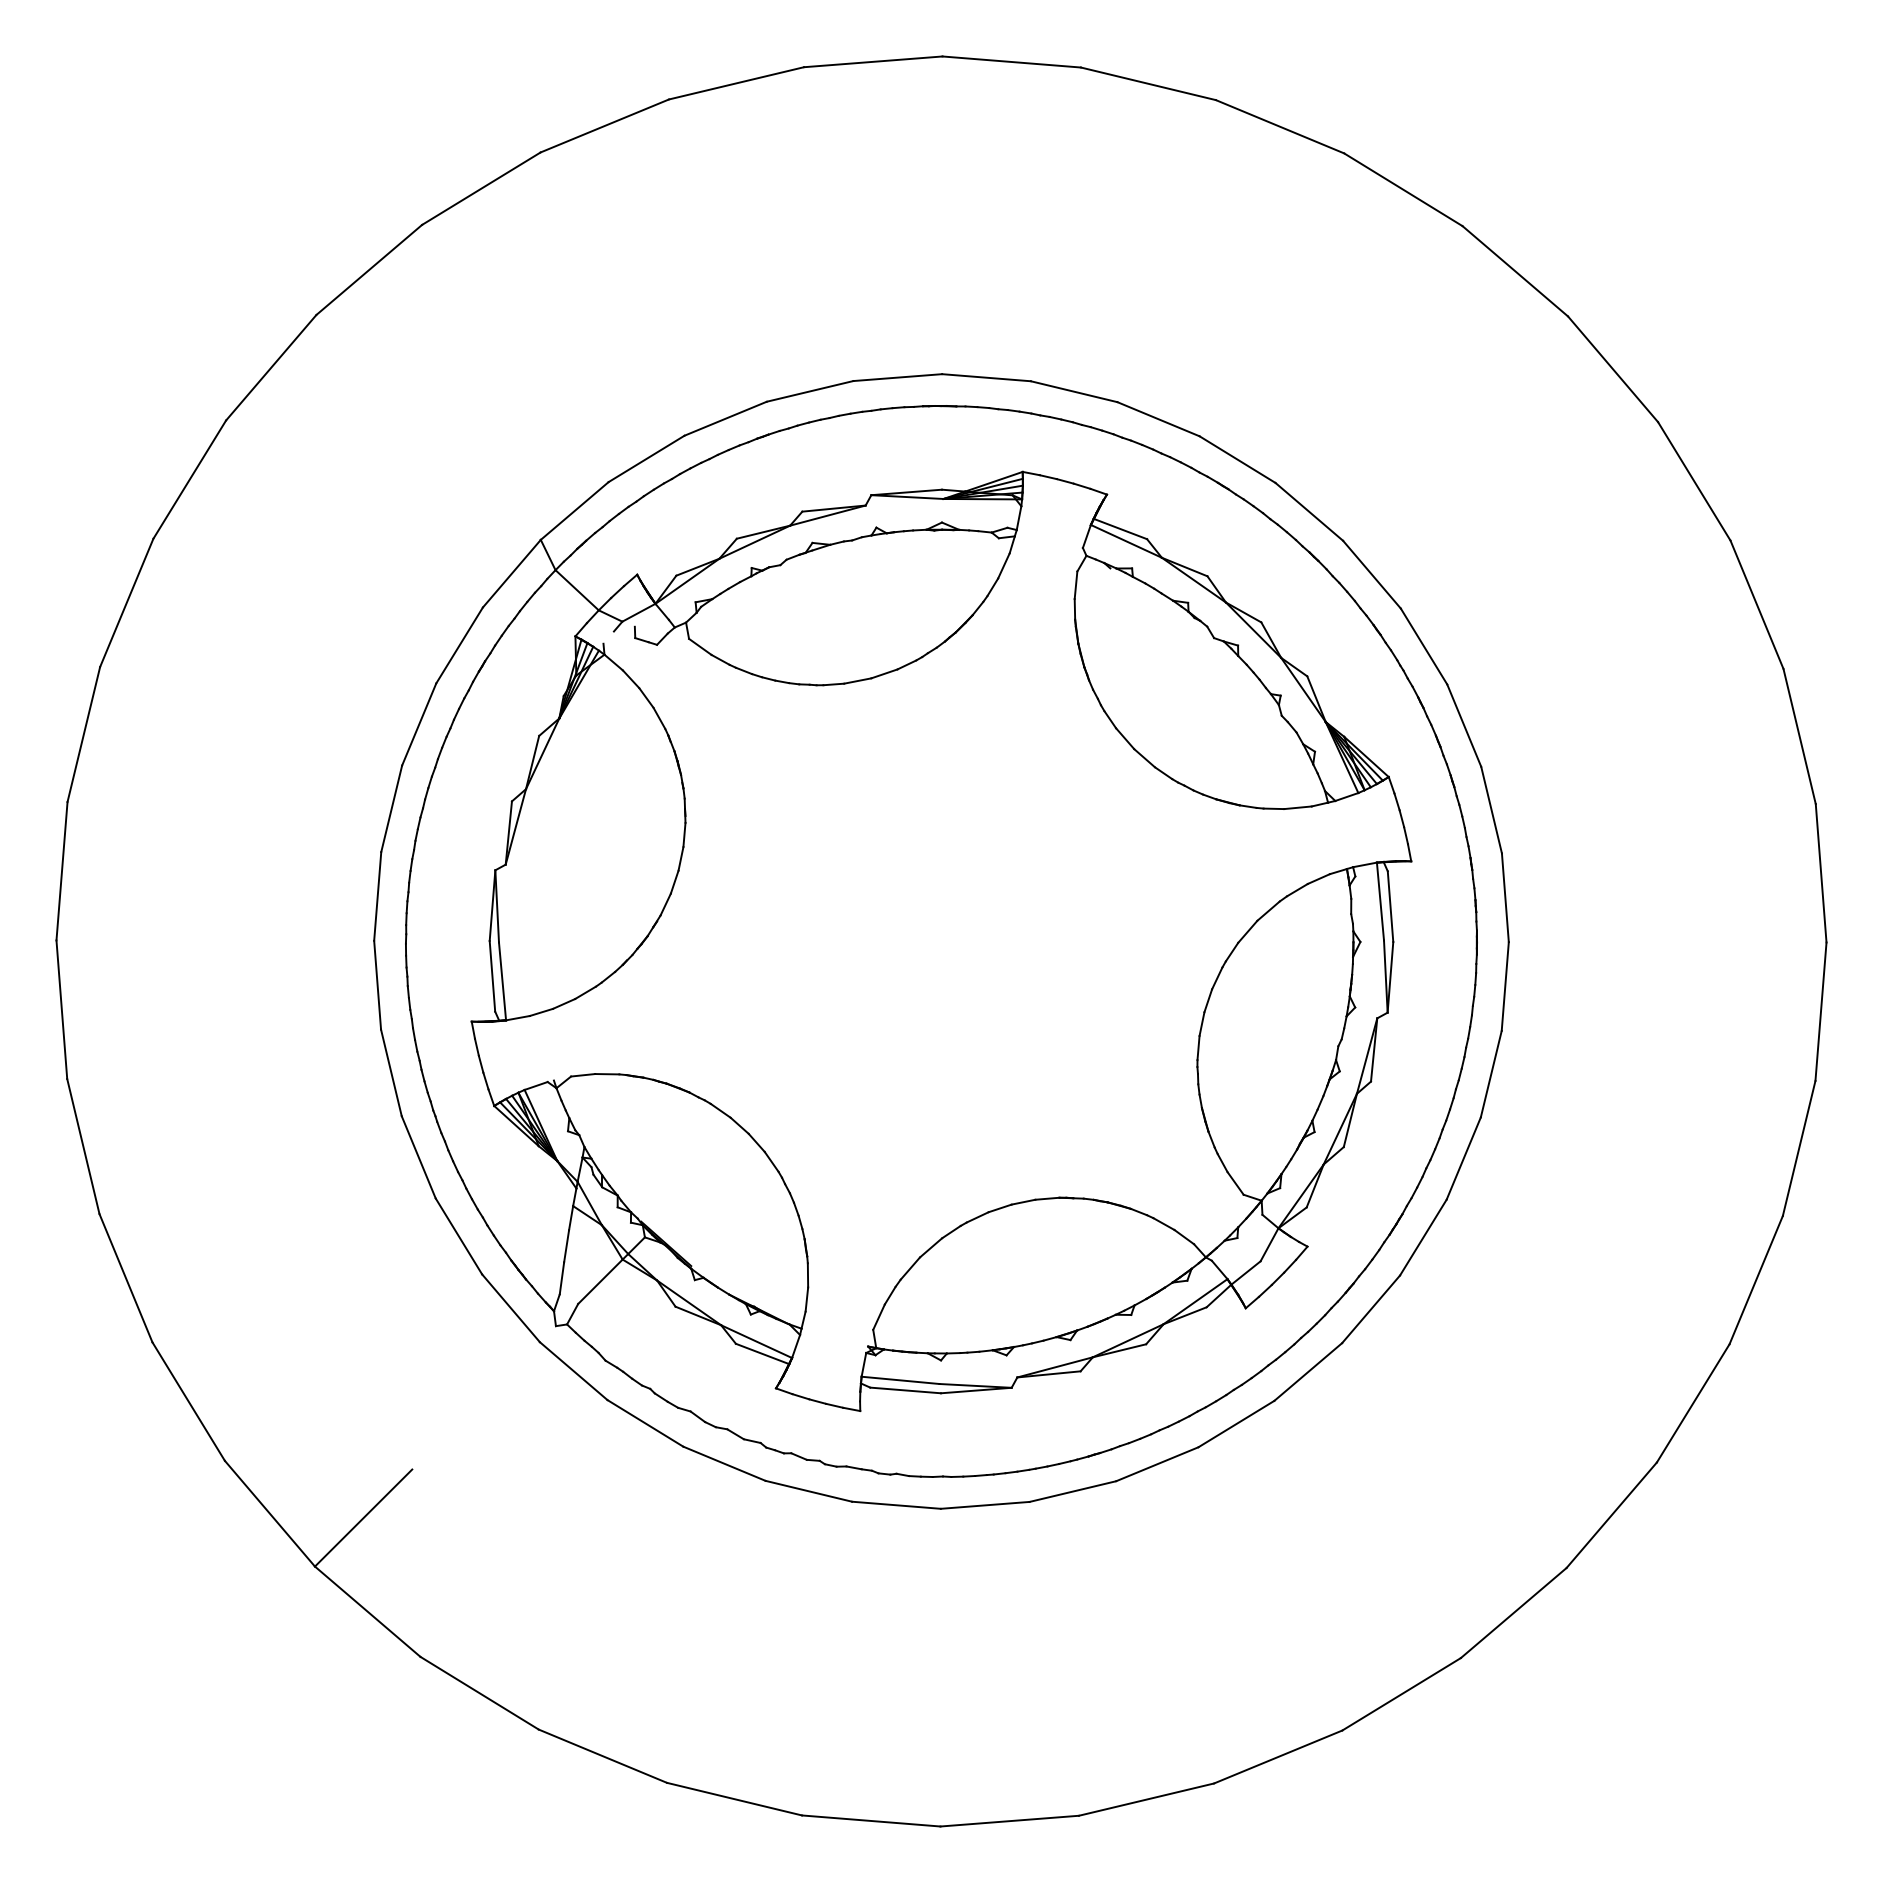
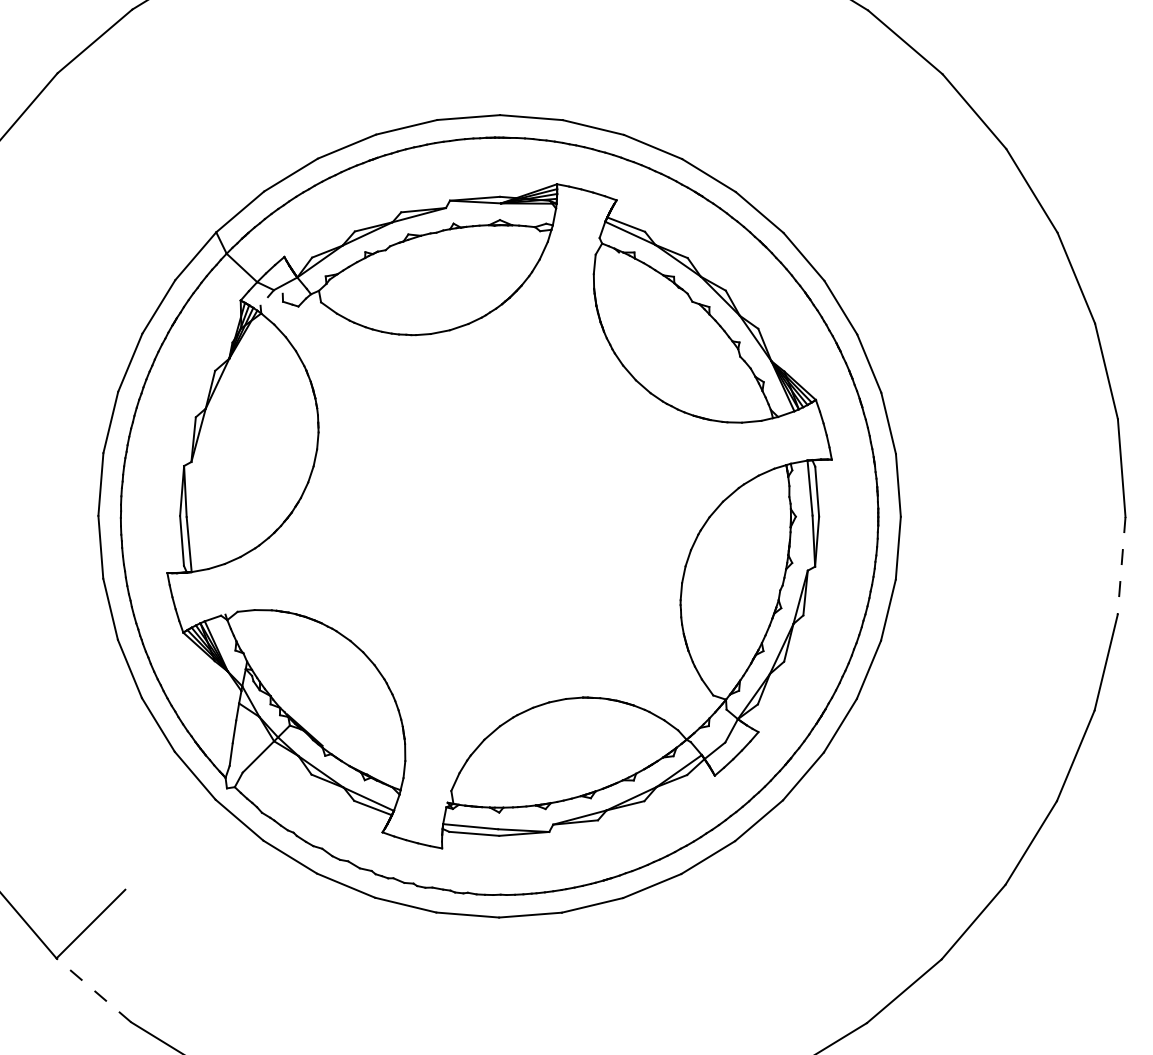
line: (1820, 1012) -> (1121, 566), solid -> dashed
line: (367, 1611) -> (93, 990), solid -> dashed

